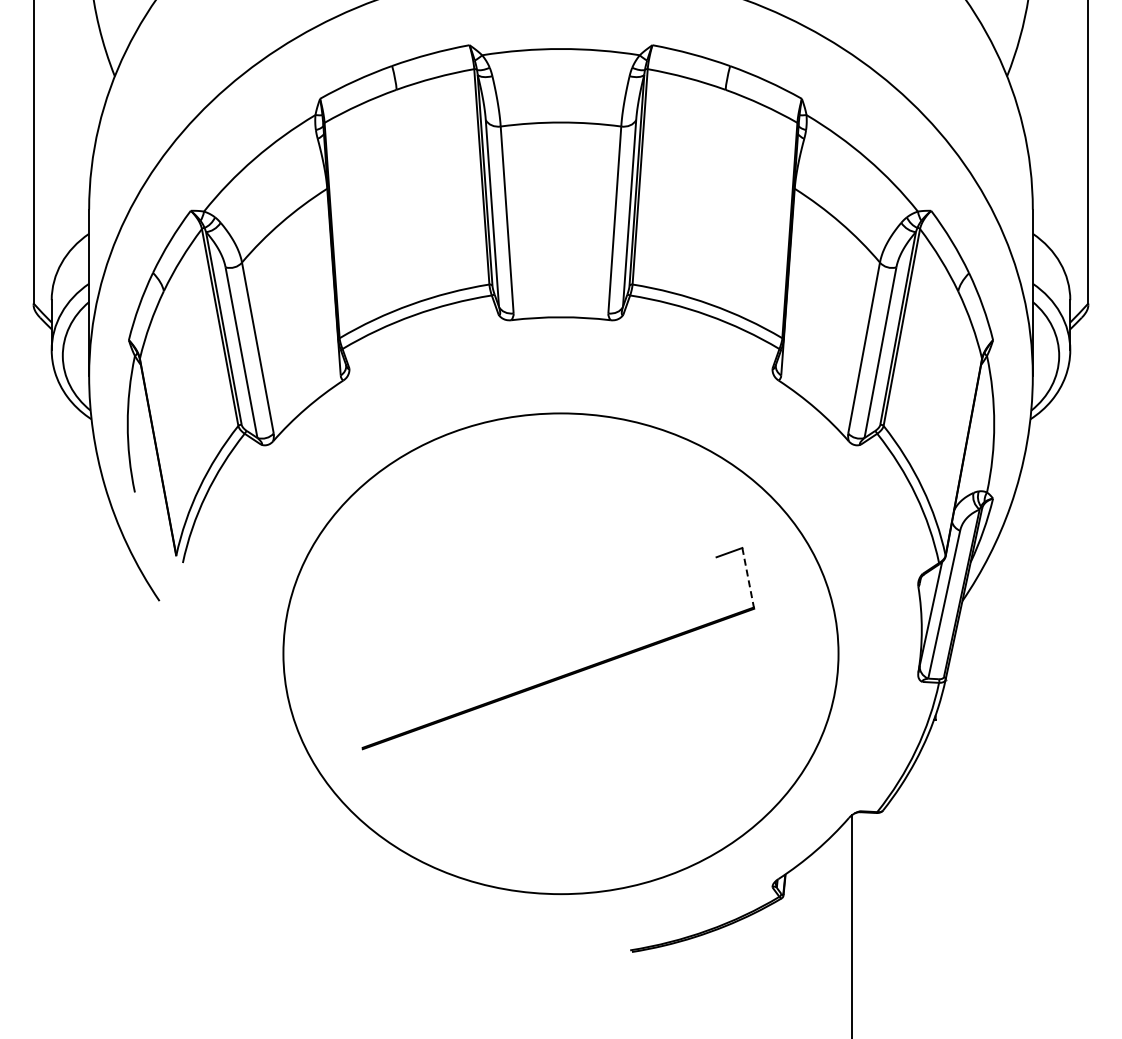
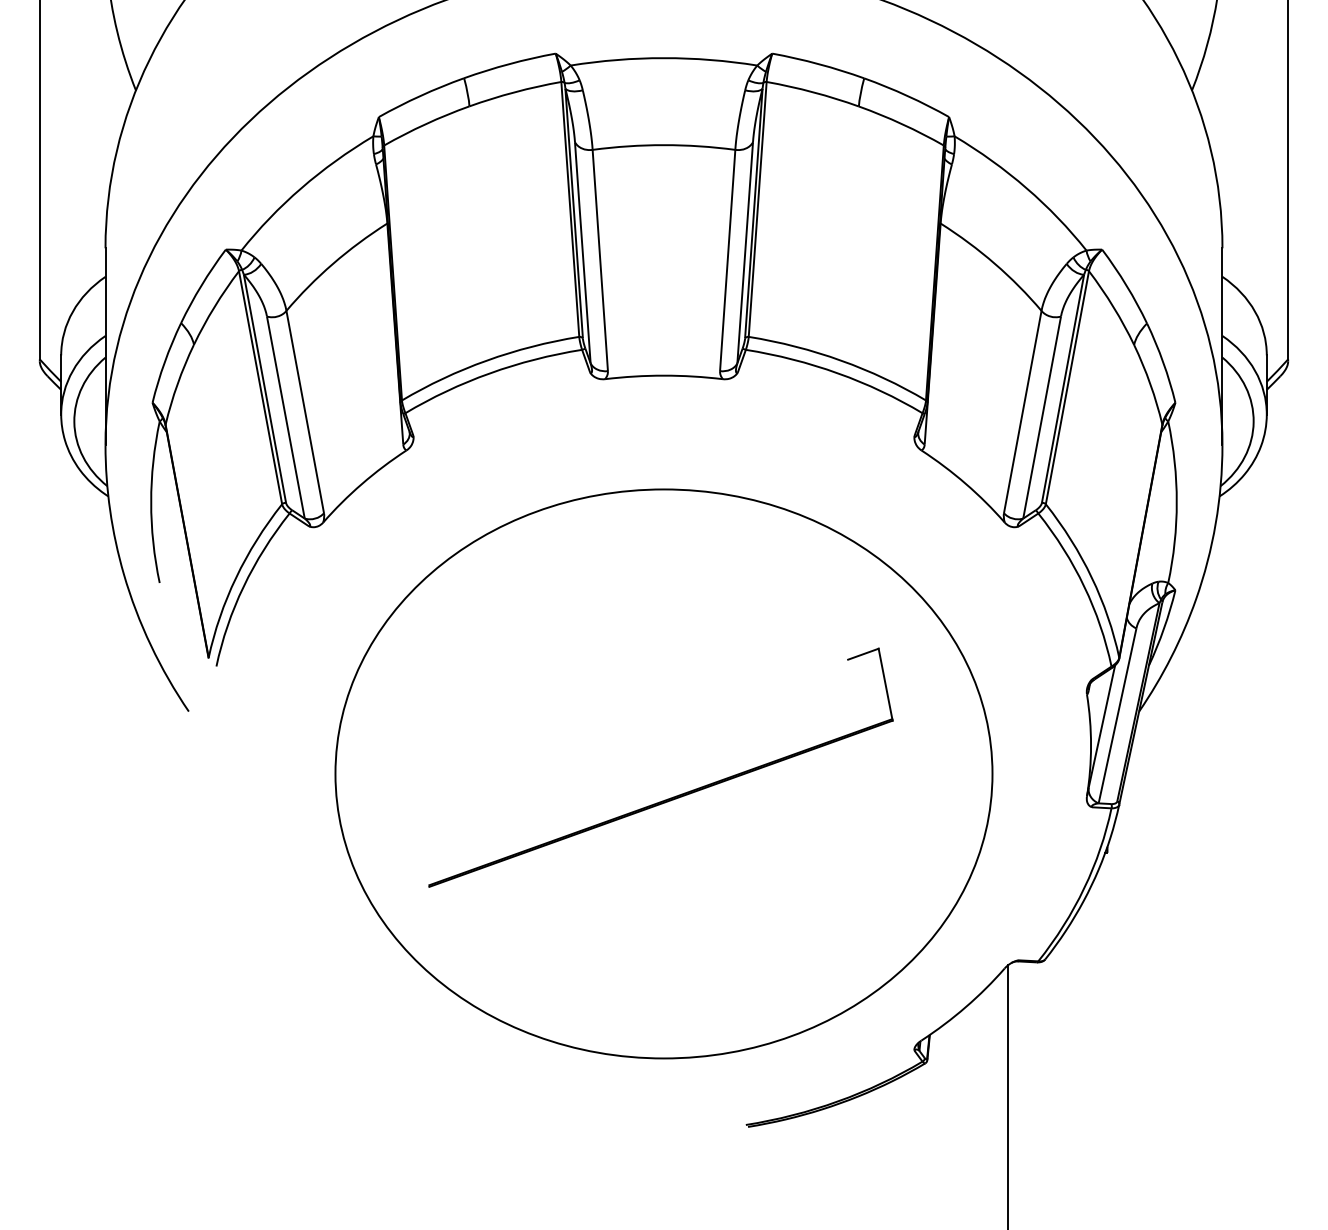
line: (748, 578) -> (885, 684), dashed -> solid

